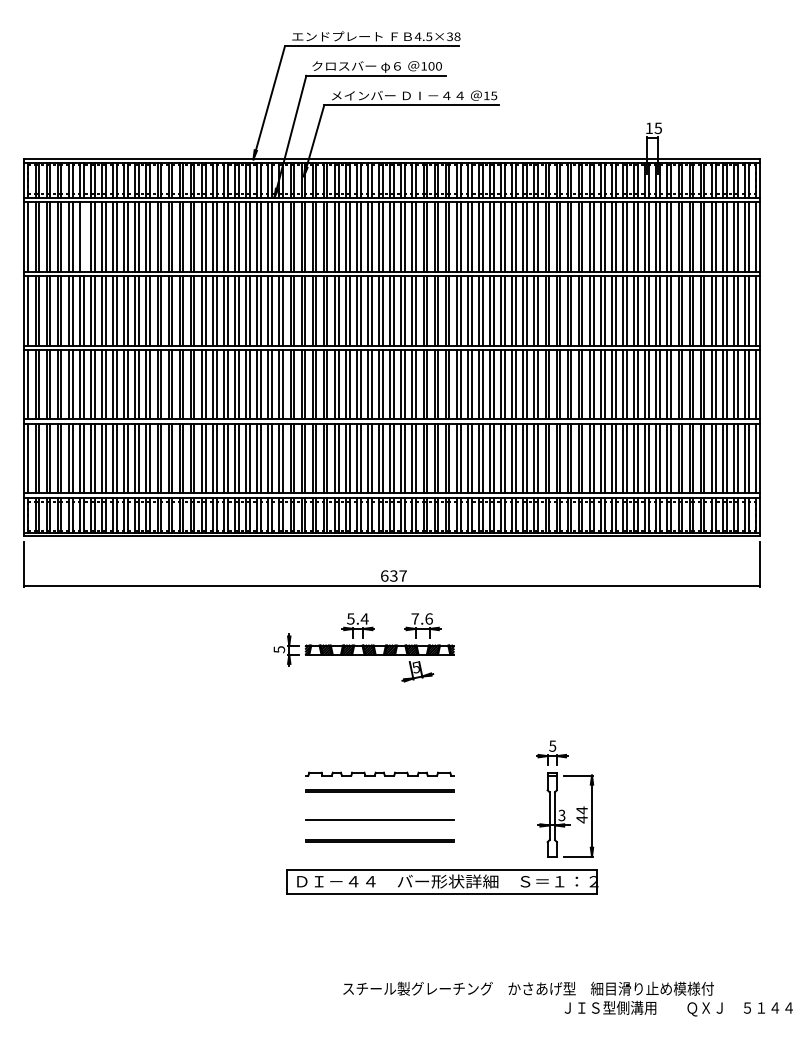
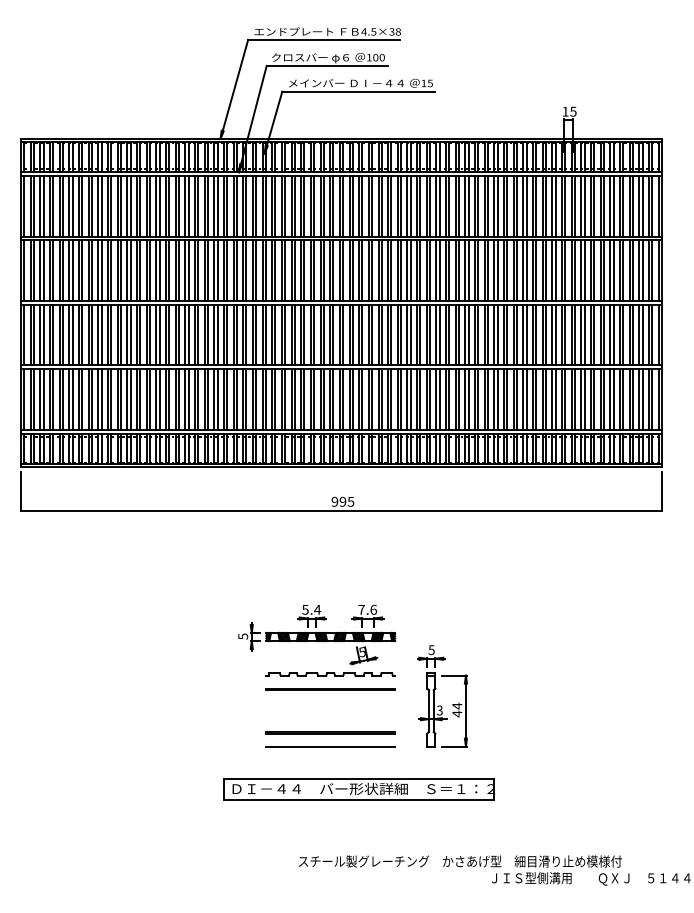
line: (83, 236) -> (72, 205), added
text: (393, 575) -> (342, 501), 637 -> 995
part: (363, 647) -> (316, 634), moved
part: (555, 798) -> (434, 695), moved
line: (379, 819) -> (330, 746), moved
part: (442, 881) -> (359, 788), moved

